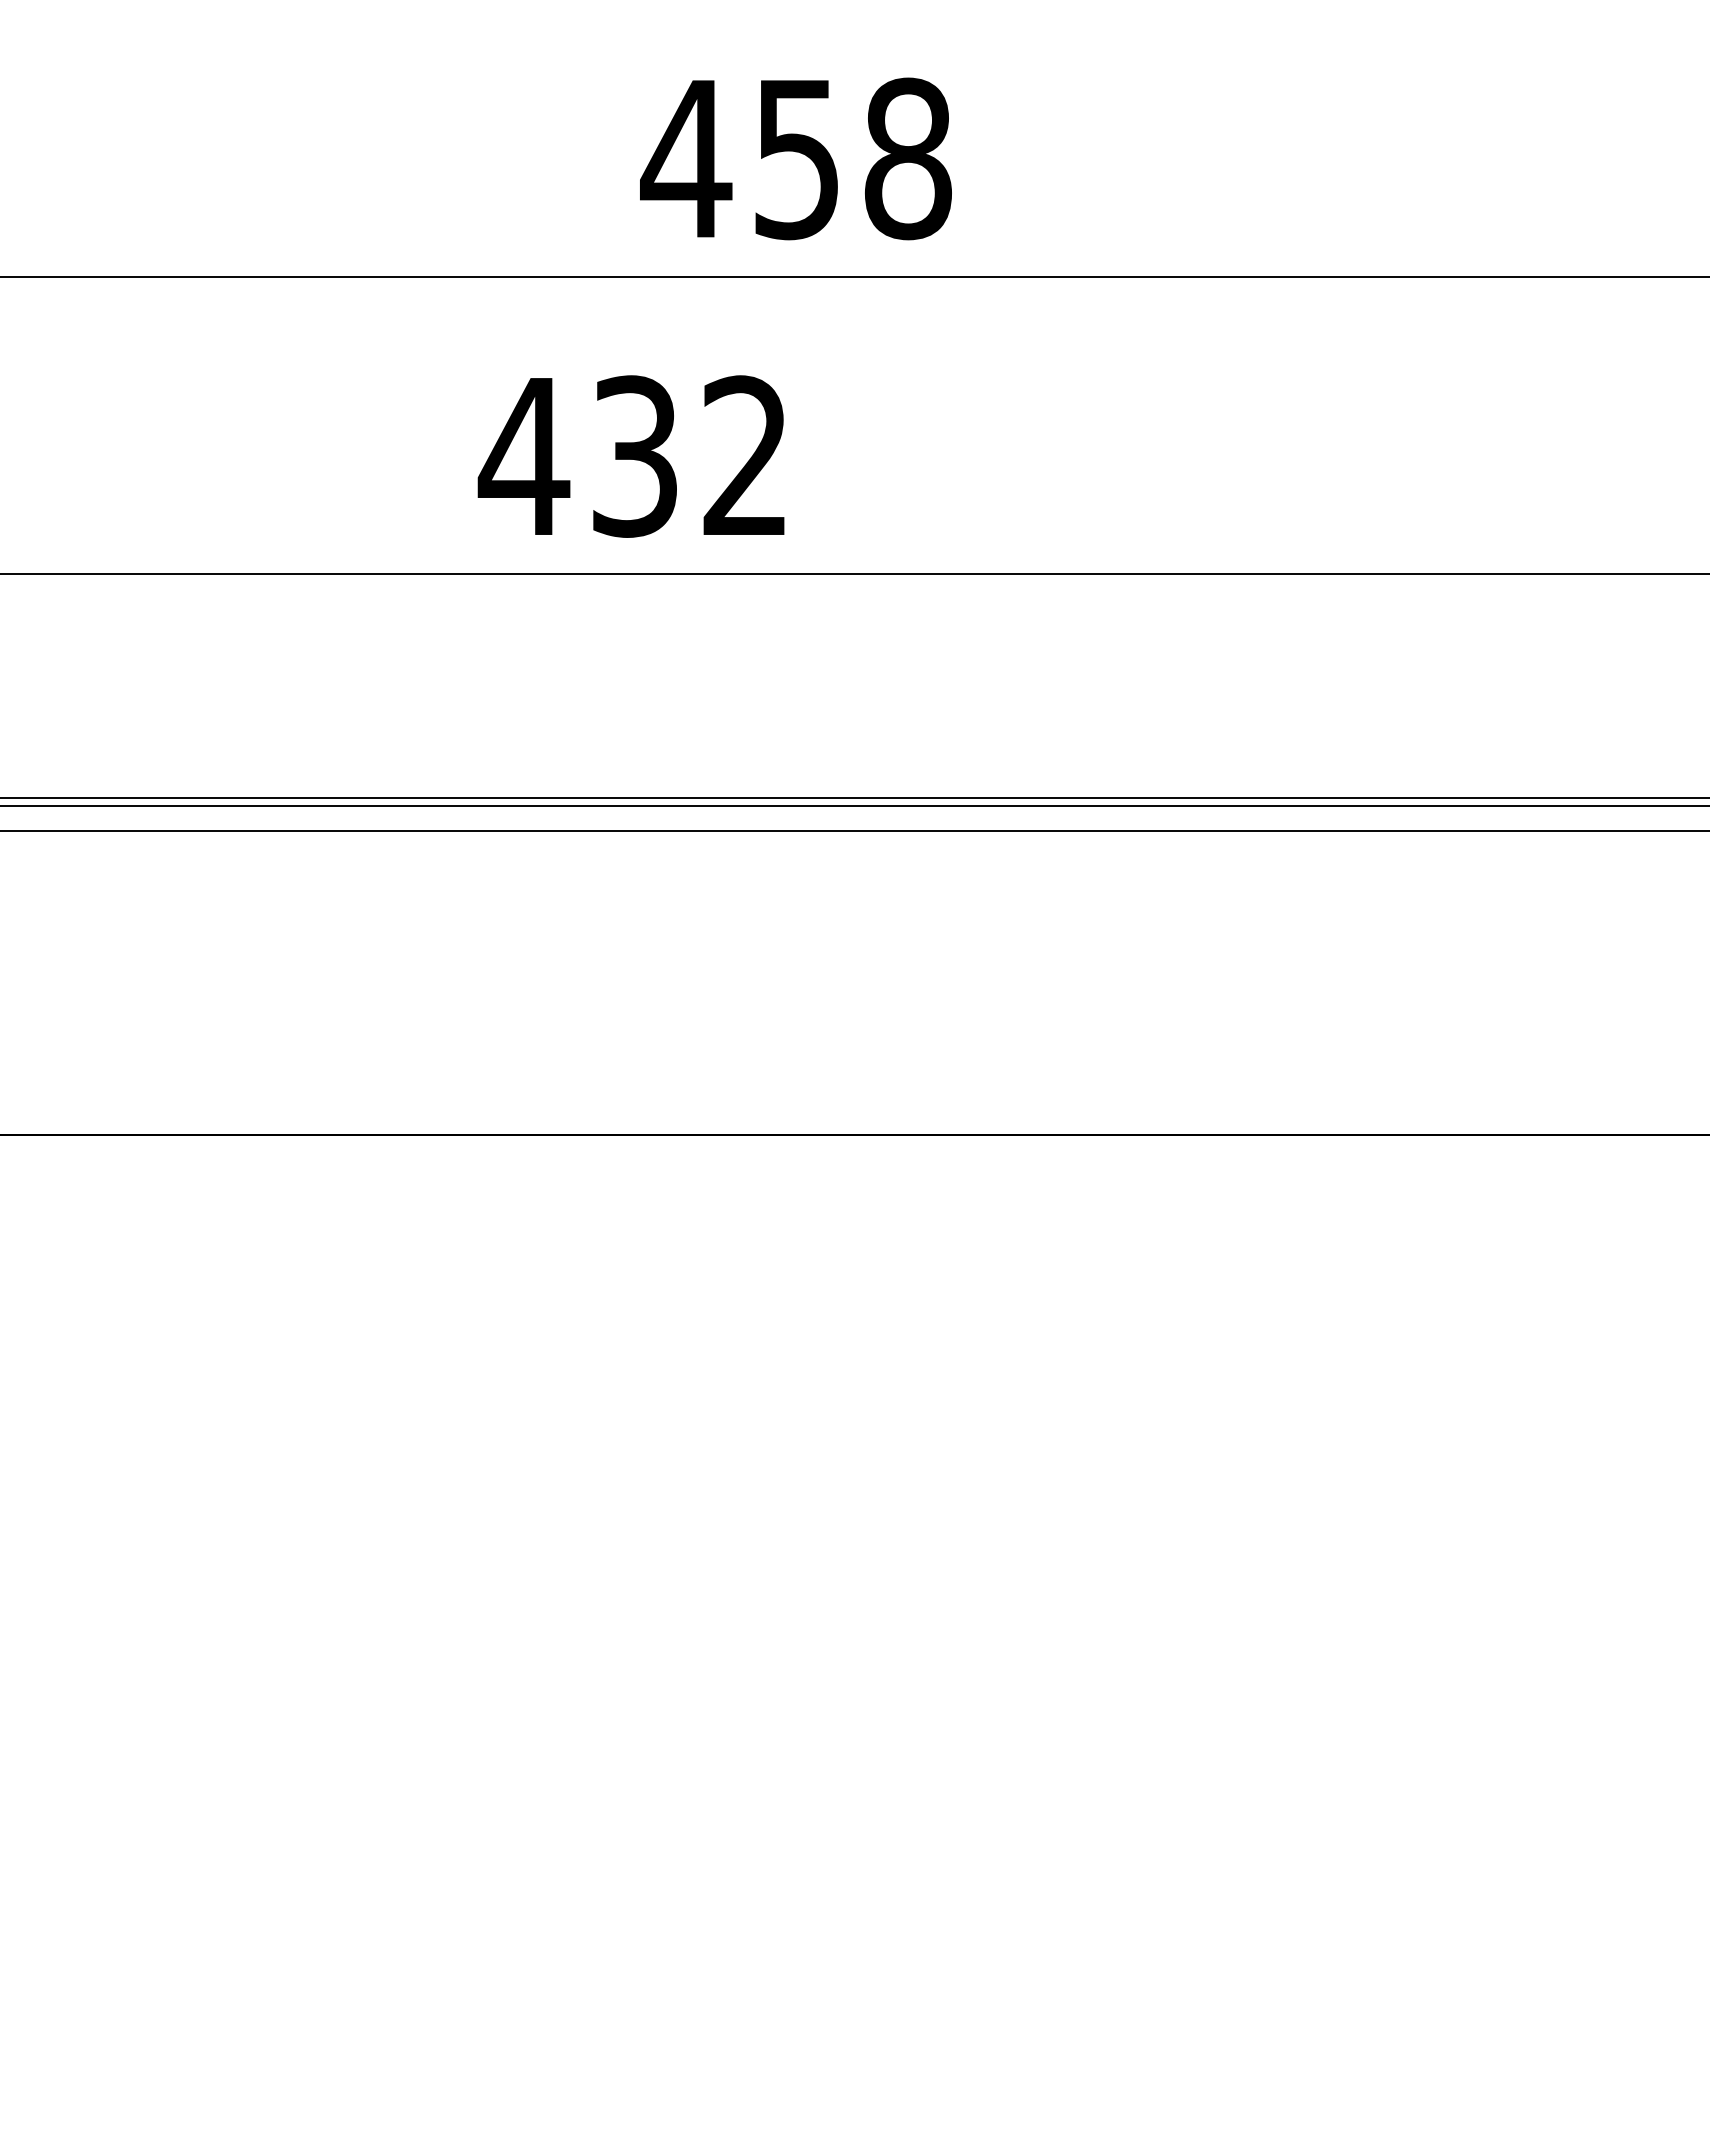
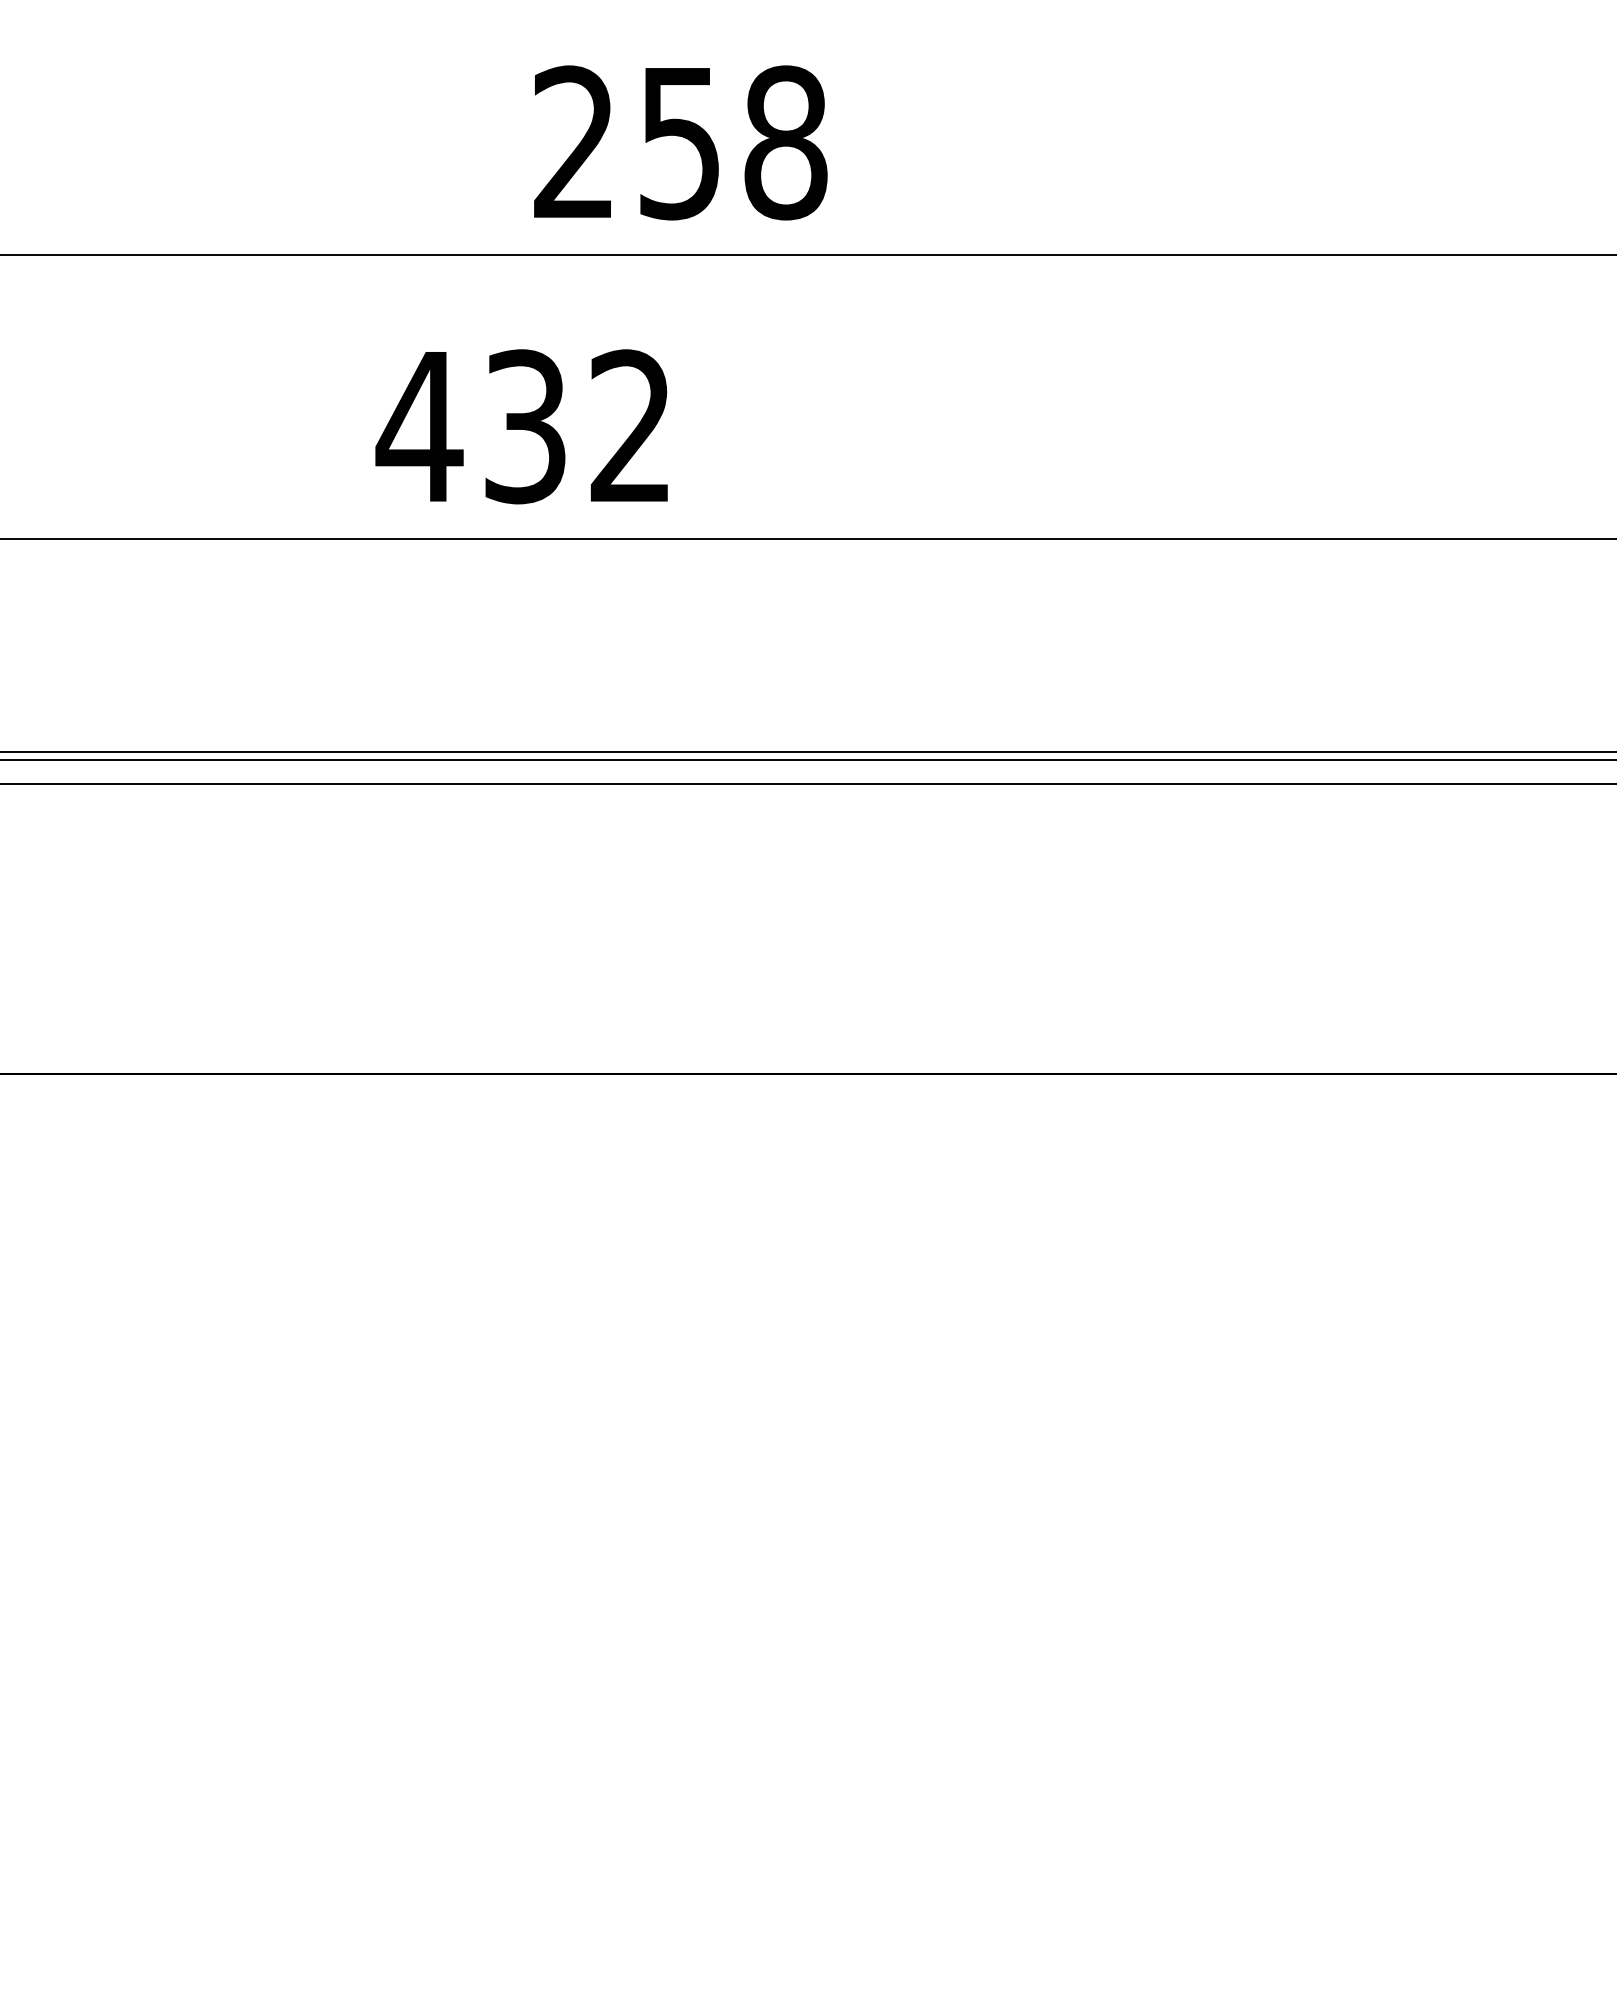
text: (686, 157) -> (574, 141), 458 -> 258

